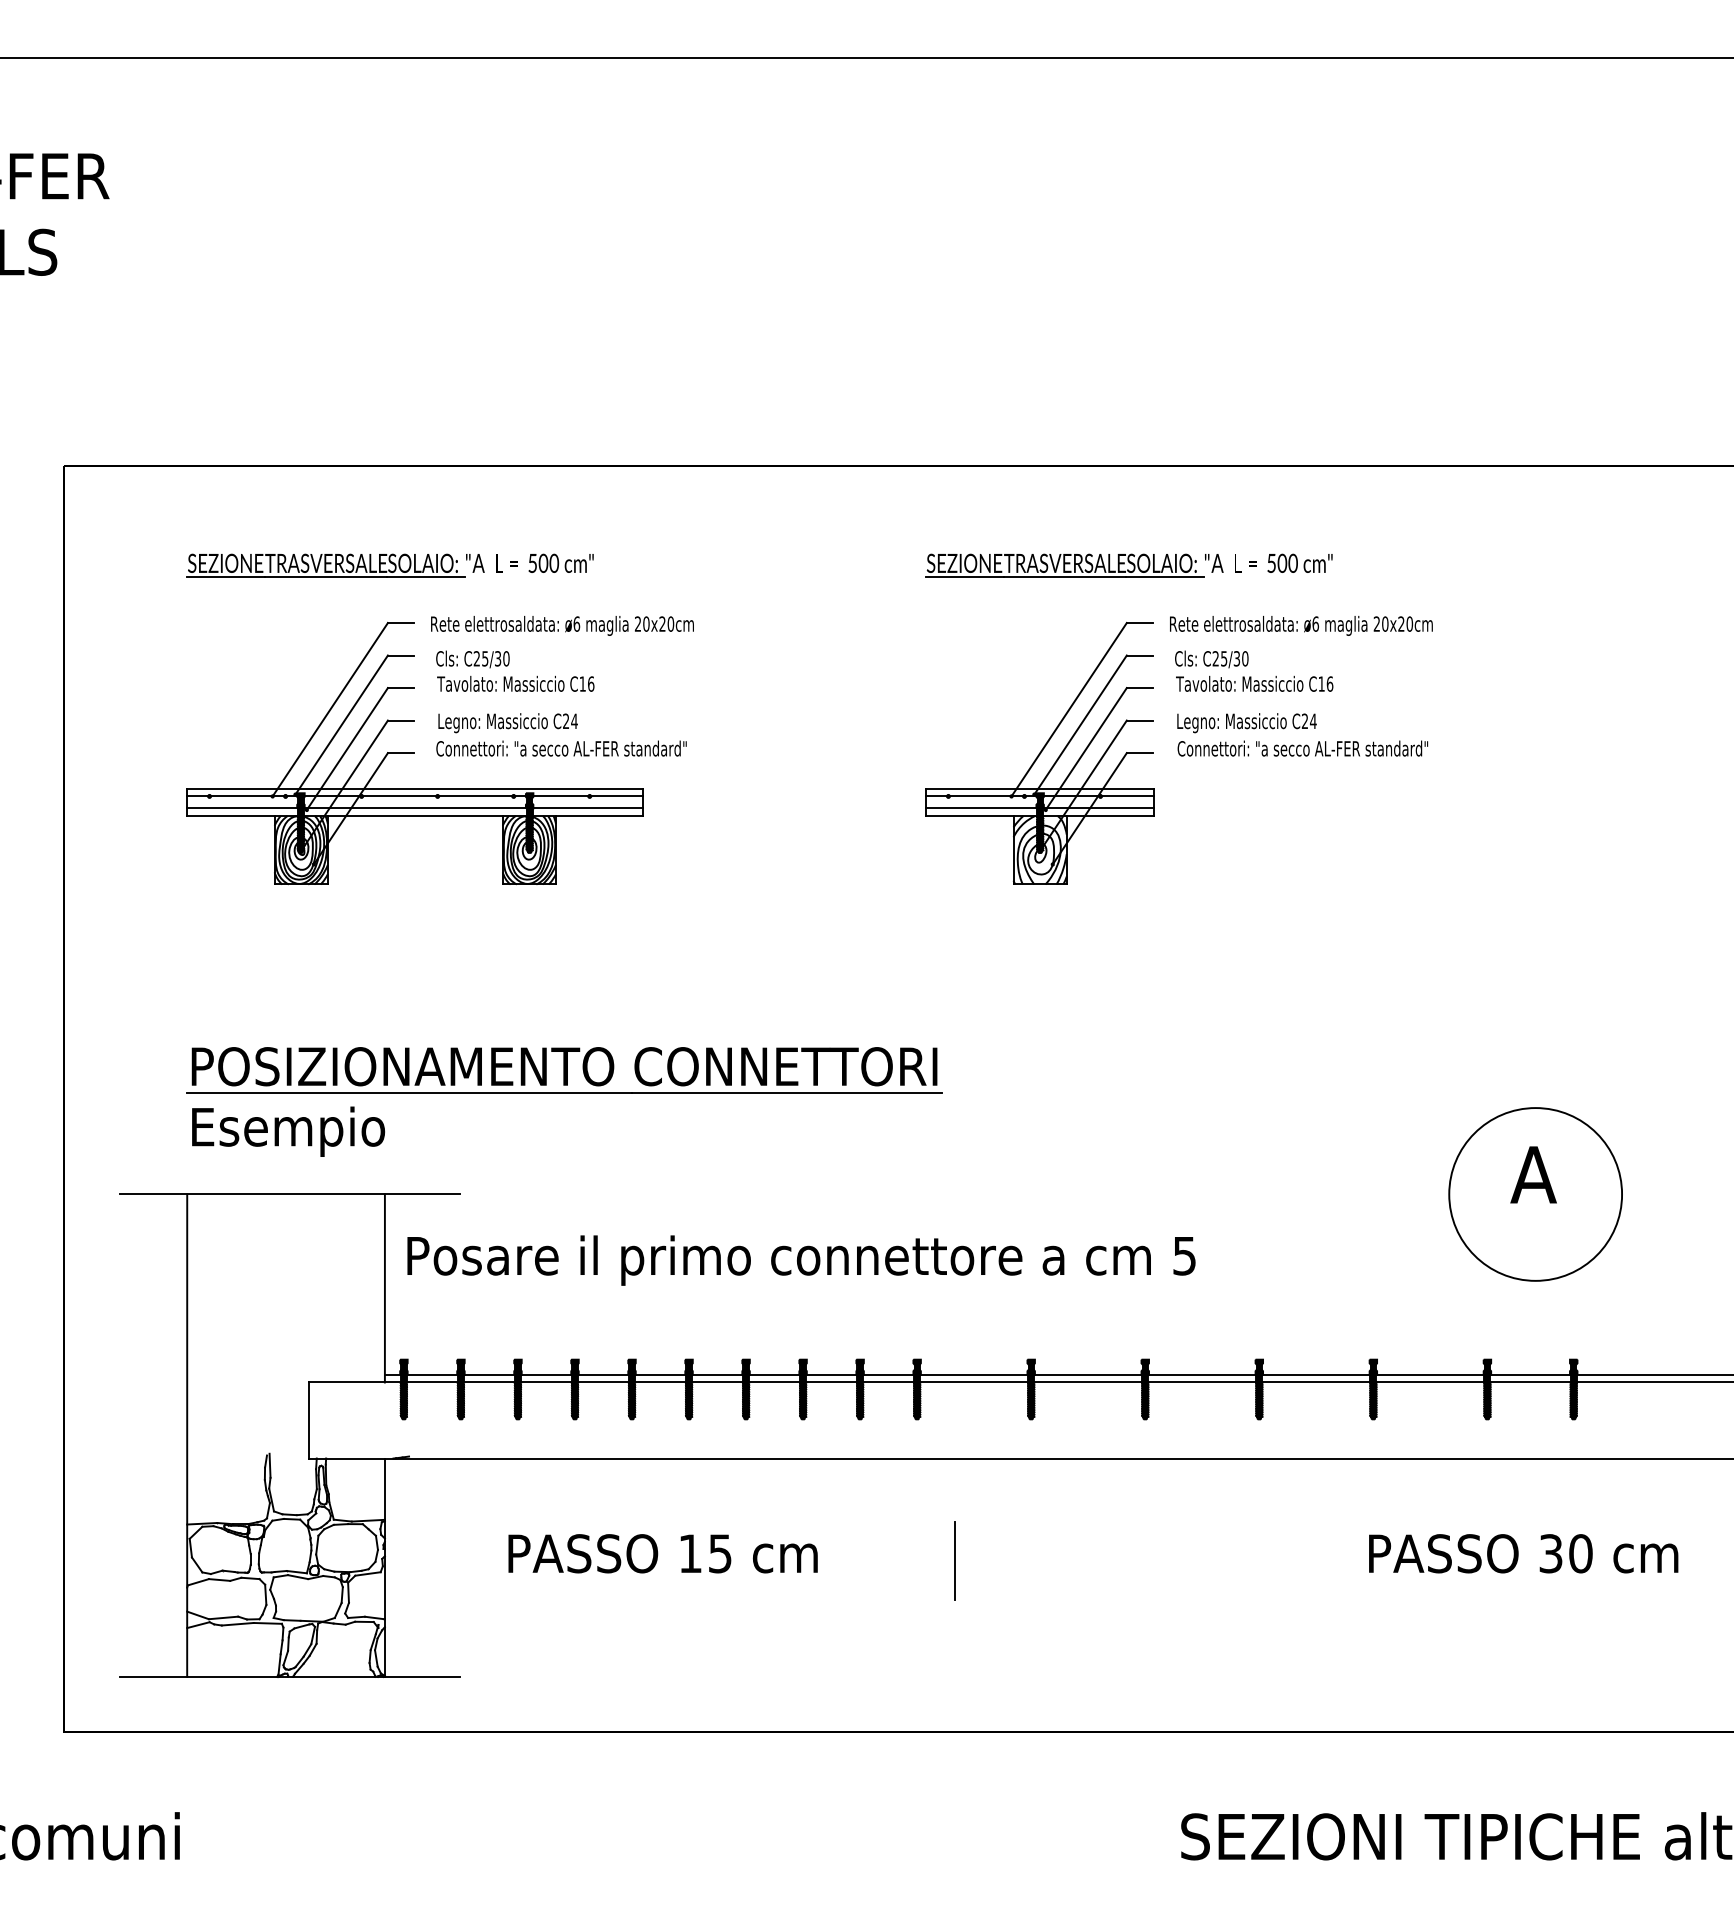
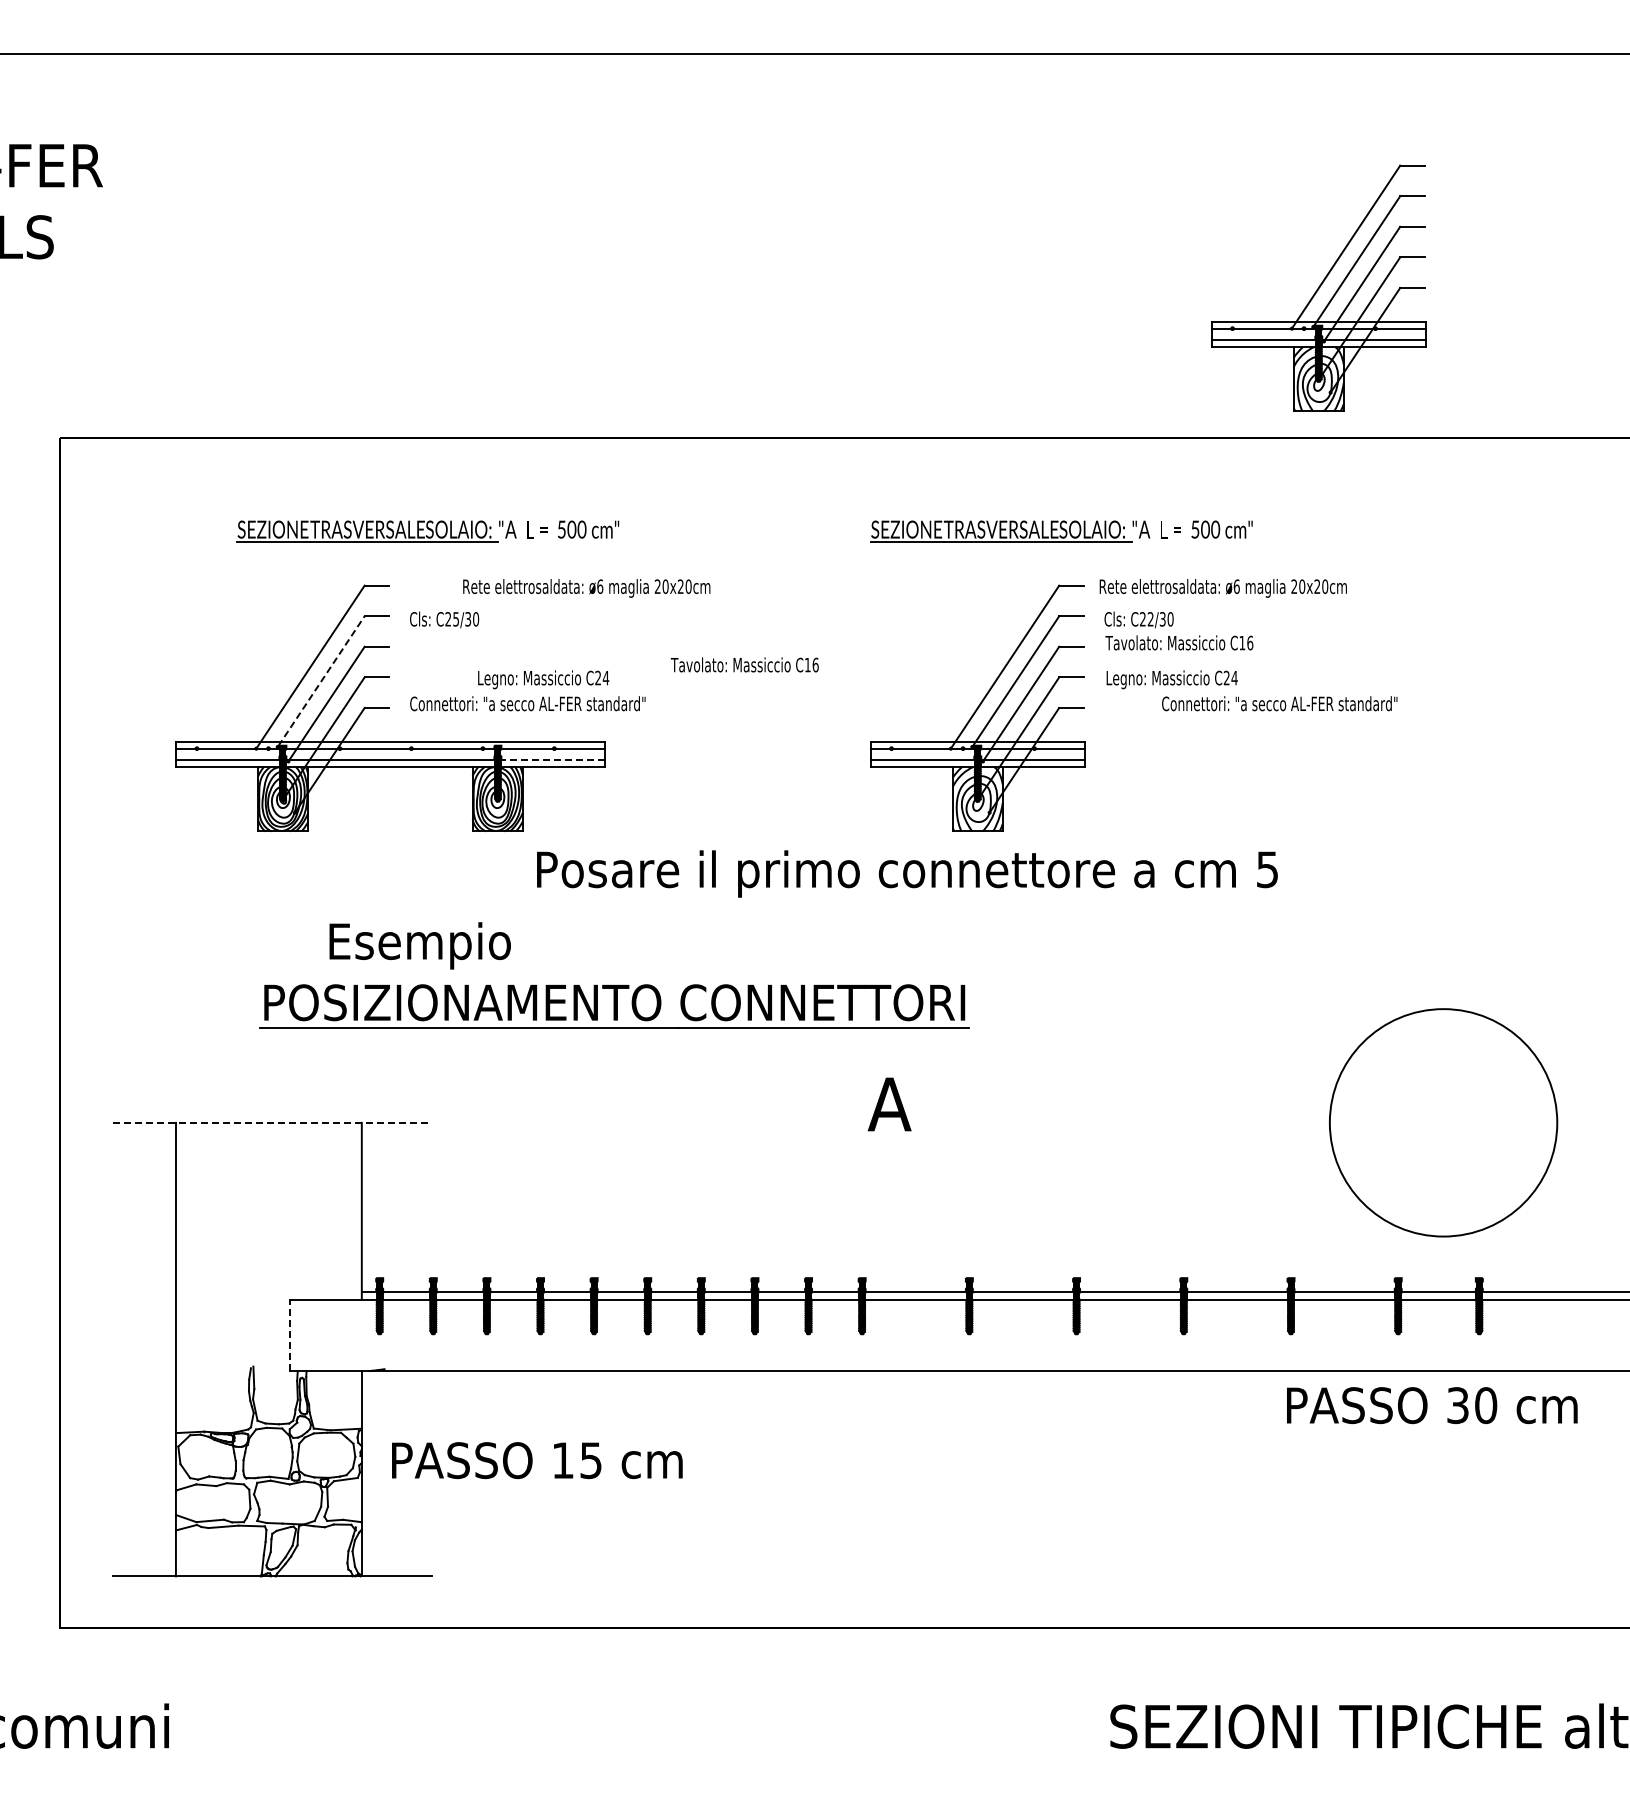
part: (1402, 305) -> (1318, 287), added
part: (389, 565) -> (427, 531), moved
text: (562, 626) -> (586, 588), moved
text: (1223, 659) -> (1150, 619), C25/30 -> C22/30
text: (515, 683) -> (744, 664), moved
text: (507, 722) -> (543, 679), moved
line: (342, 724) -> (321, 681), solid -> dashed
text: (1302, 748) -> (1279, 703), moved
line: (587, 807) -> (552, 759), solid -> dashed
part: (564, 1070) -> (614, 1006), moved
text: (287, 1131) -> (419, 945), moved
text: (1533, 1174) -> (889, 1104), moved
line: (290, 1194) -> (273, 1122), solid -> dashed
circle: (1535, 1194) -> (1443, 1122), size x1.4
text: (801, 1260) -> (907, 873), moved
line: (309, 1420) -> (290, 1335), solid -> dashed
text: (663, 1553) -> (537, 1460), moved
text: (1523, 1553) -> (1432, 1405), moved
line: (954, 1561) -> (897, 1467), removed

